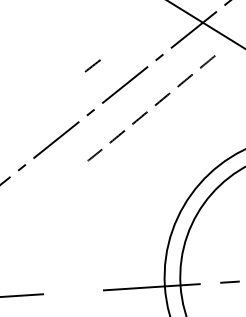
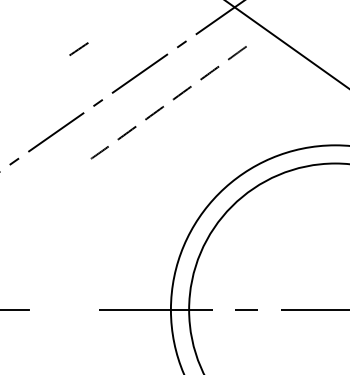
line: (92, 65) -> (78, 48), moved

